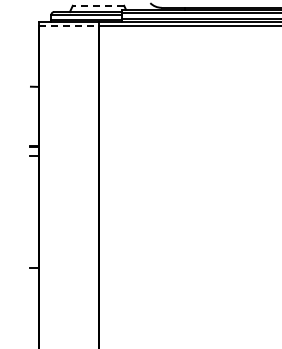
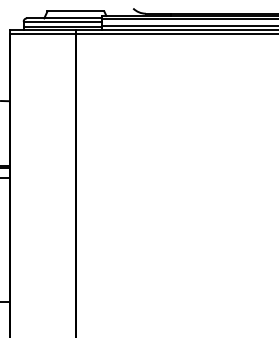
line: (98, 5) -> (75, 11), dashed -> solid
line: (68, 26) -> (42, 34), dashed -> solid

